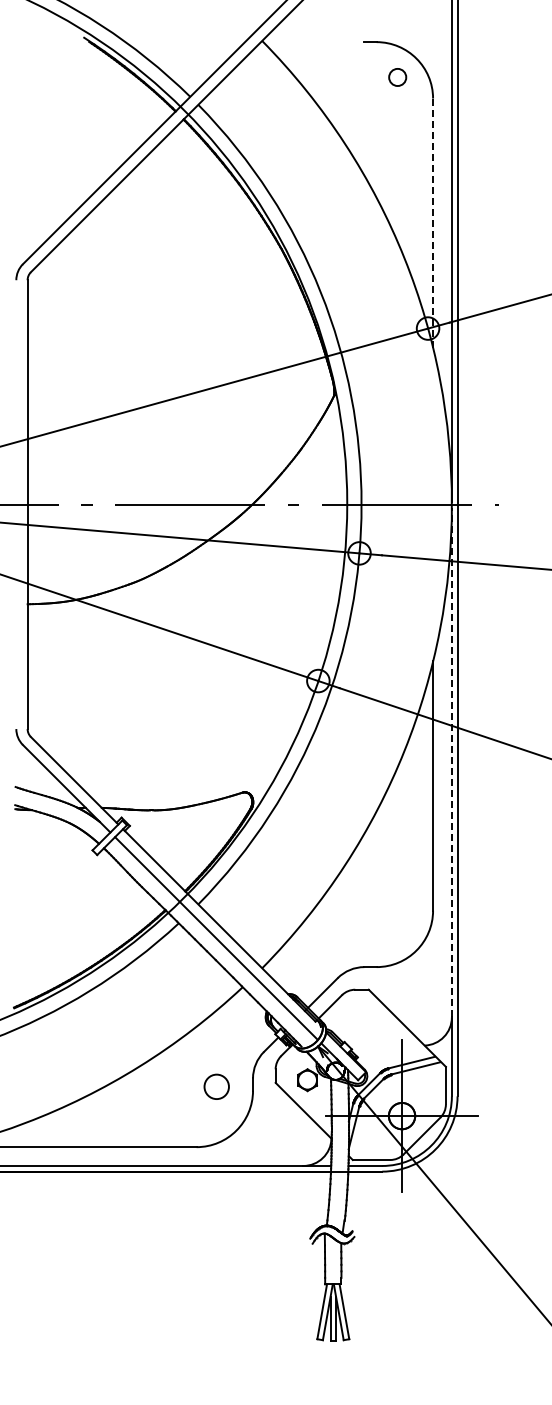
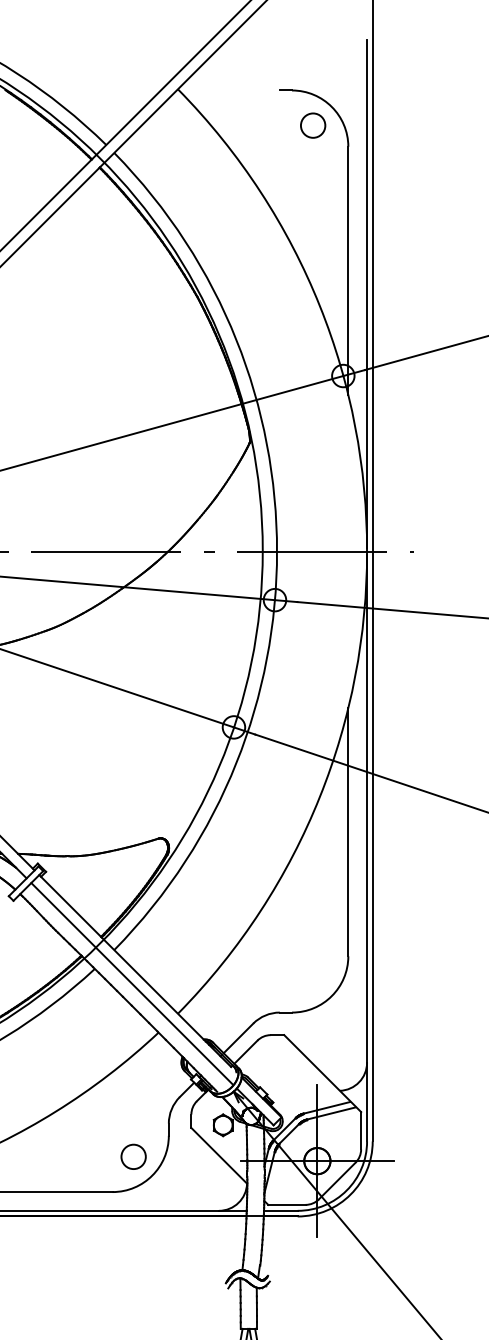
circle: (397, 77) -> (312, 125), size x1.43
line: (433, 223) -> (348, 271), dashed -> solid
line: (451, 762) -> (366, 808), dashed -> solid
circle: (216, 1086) -> (133, 1156), moved

